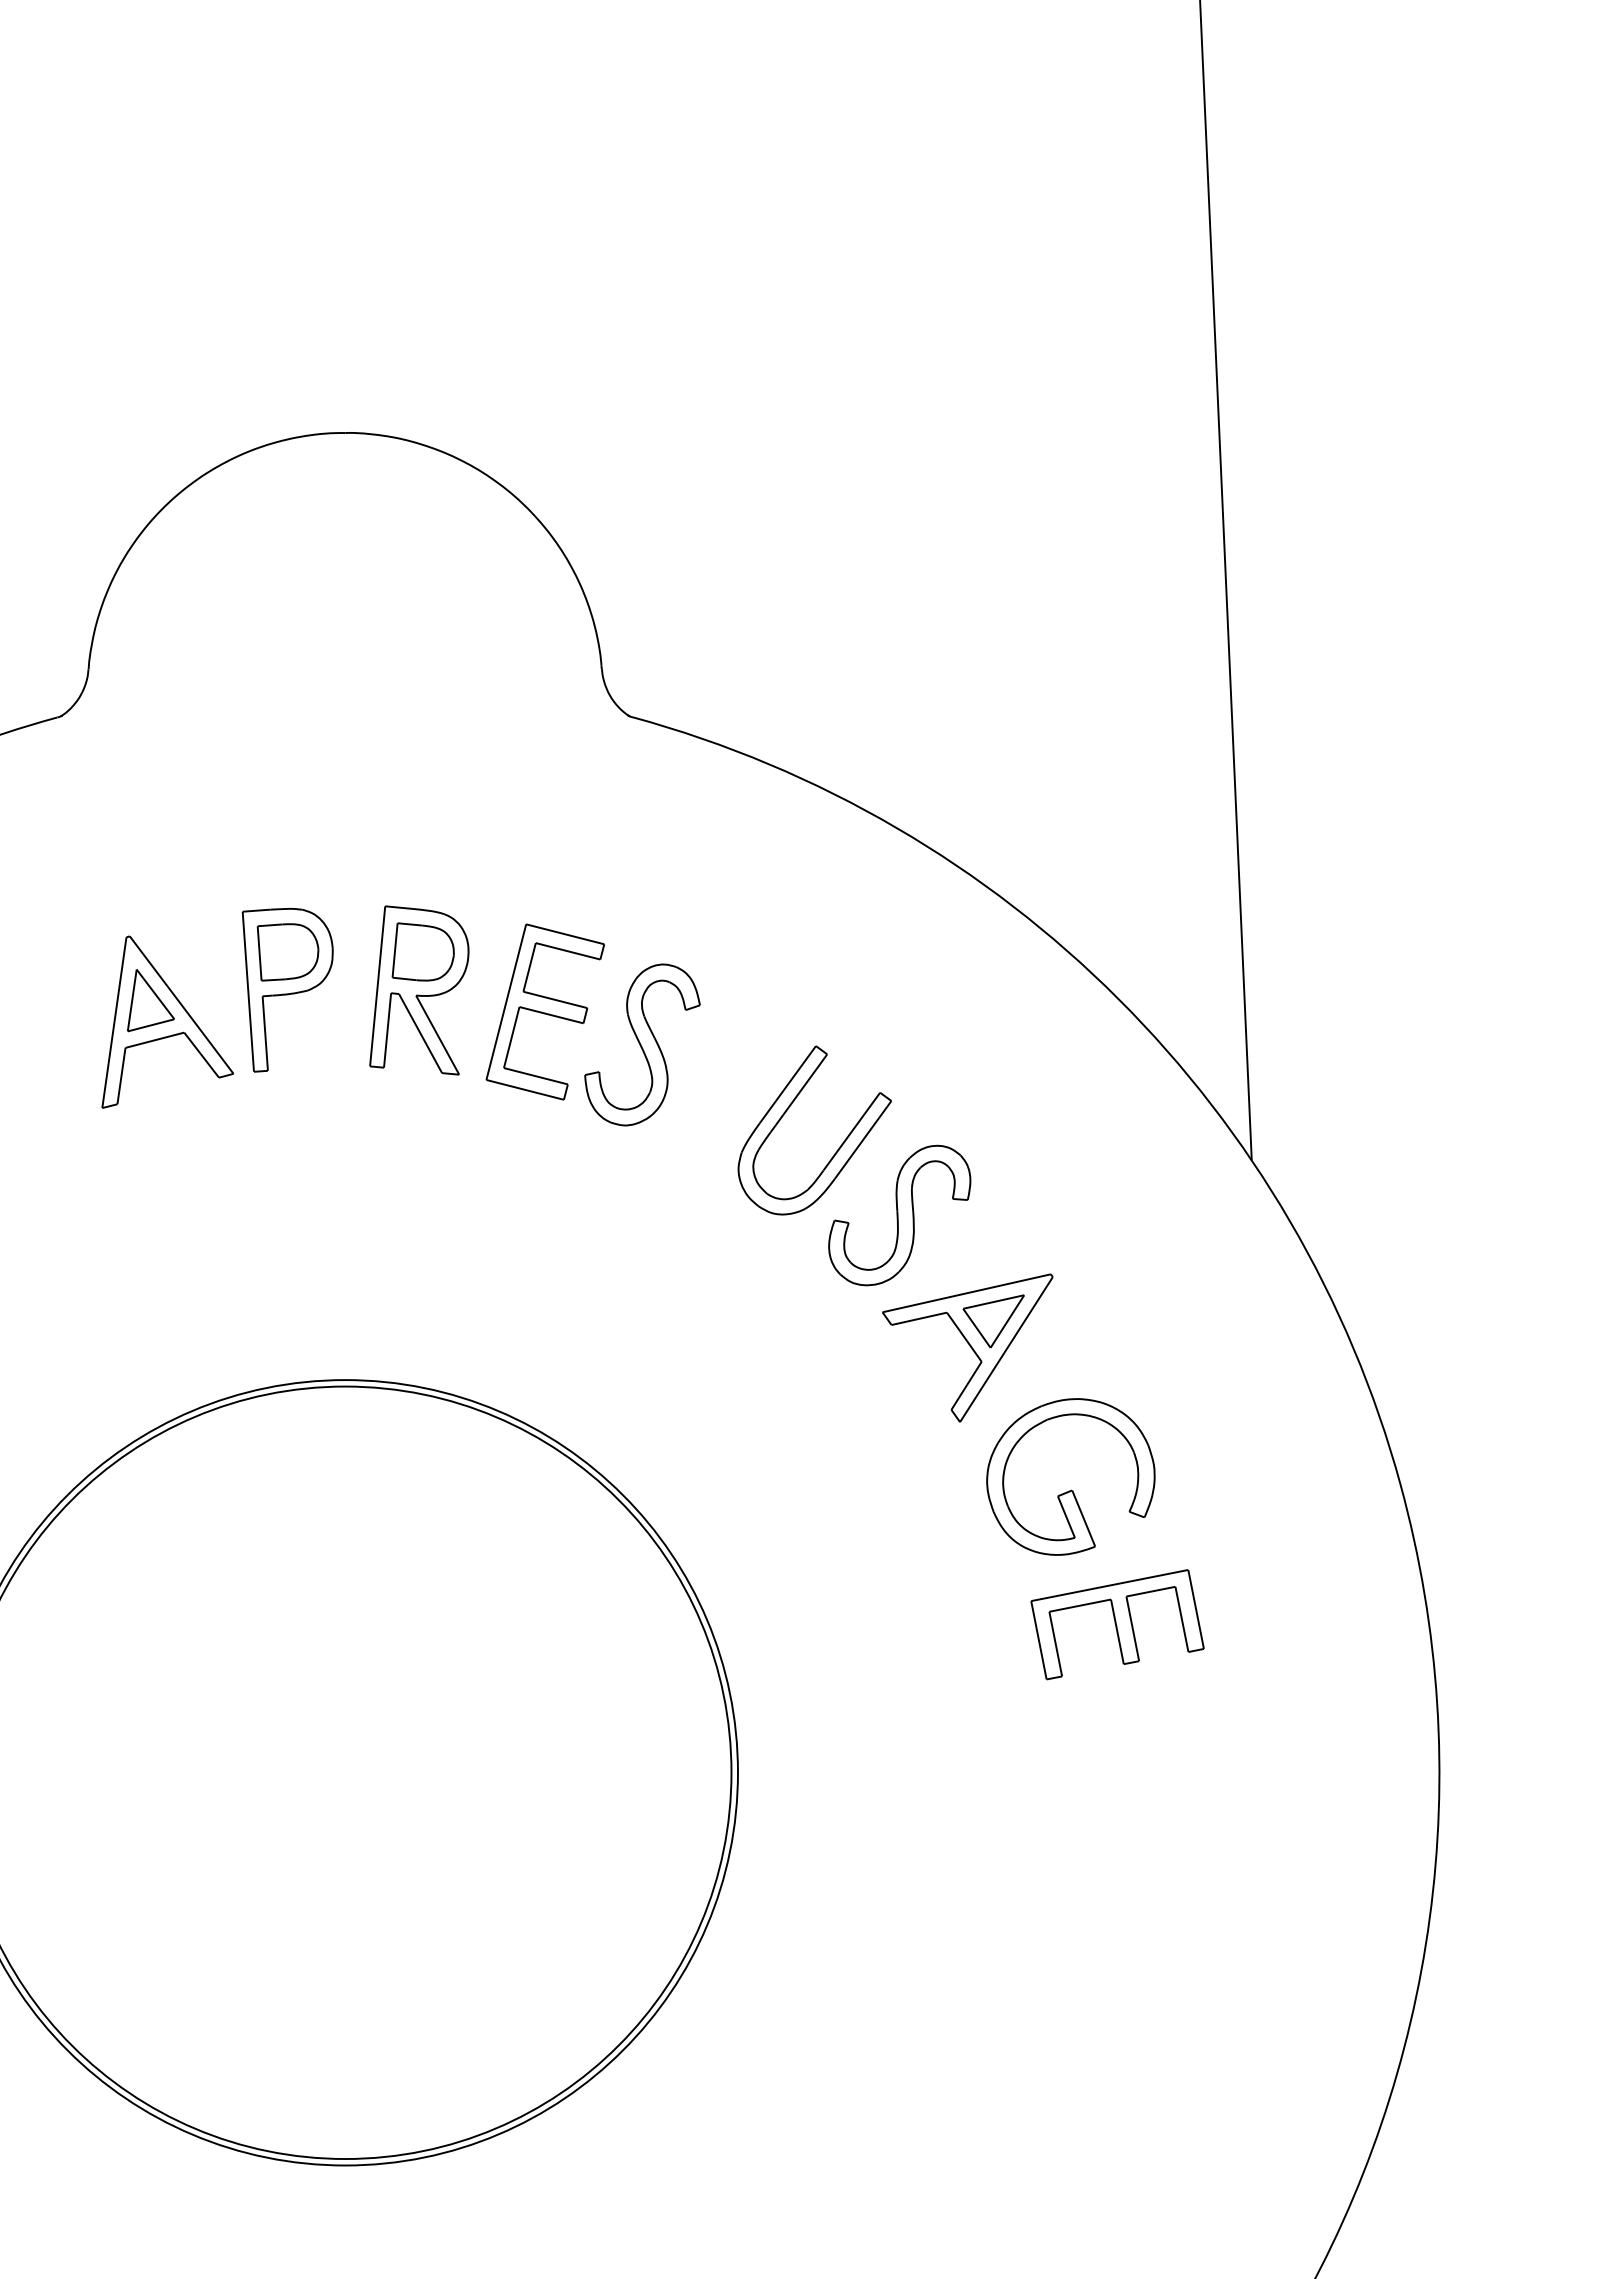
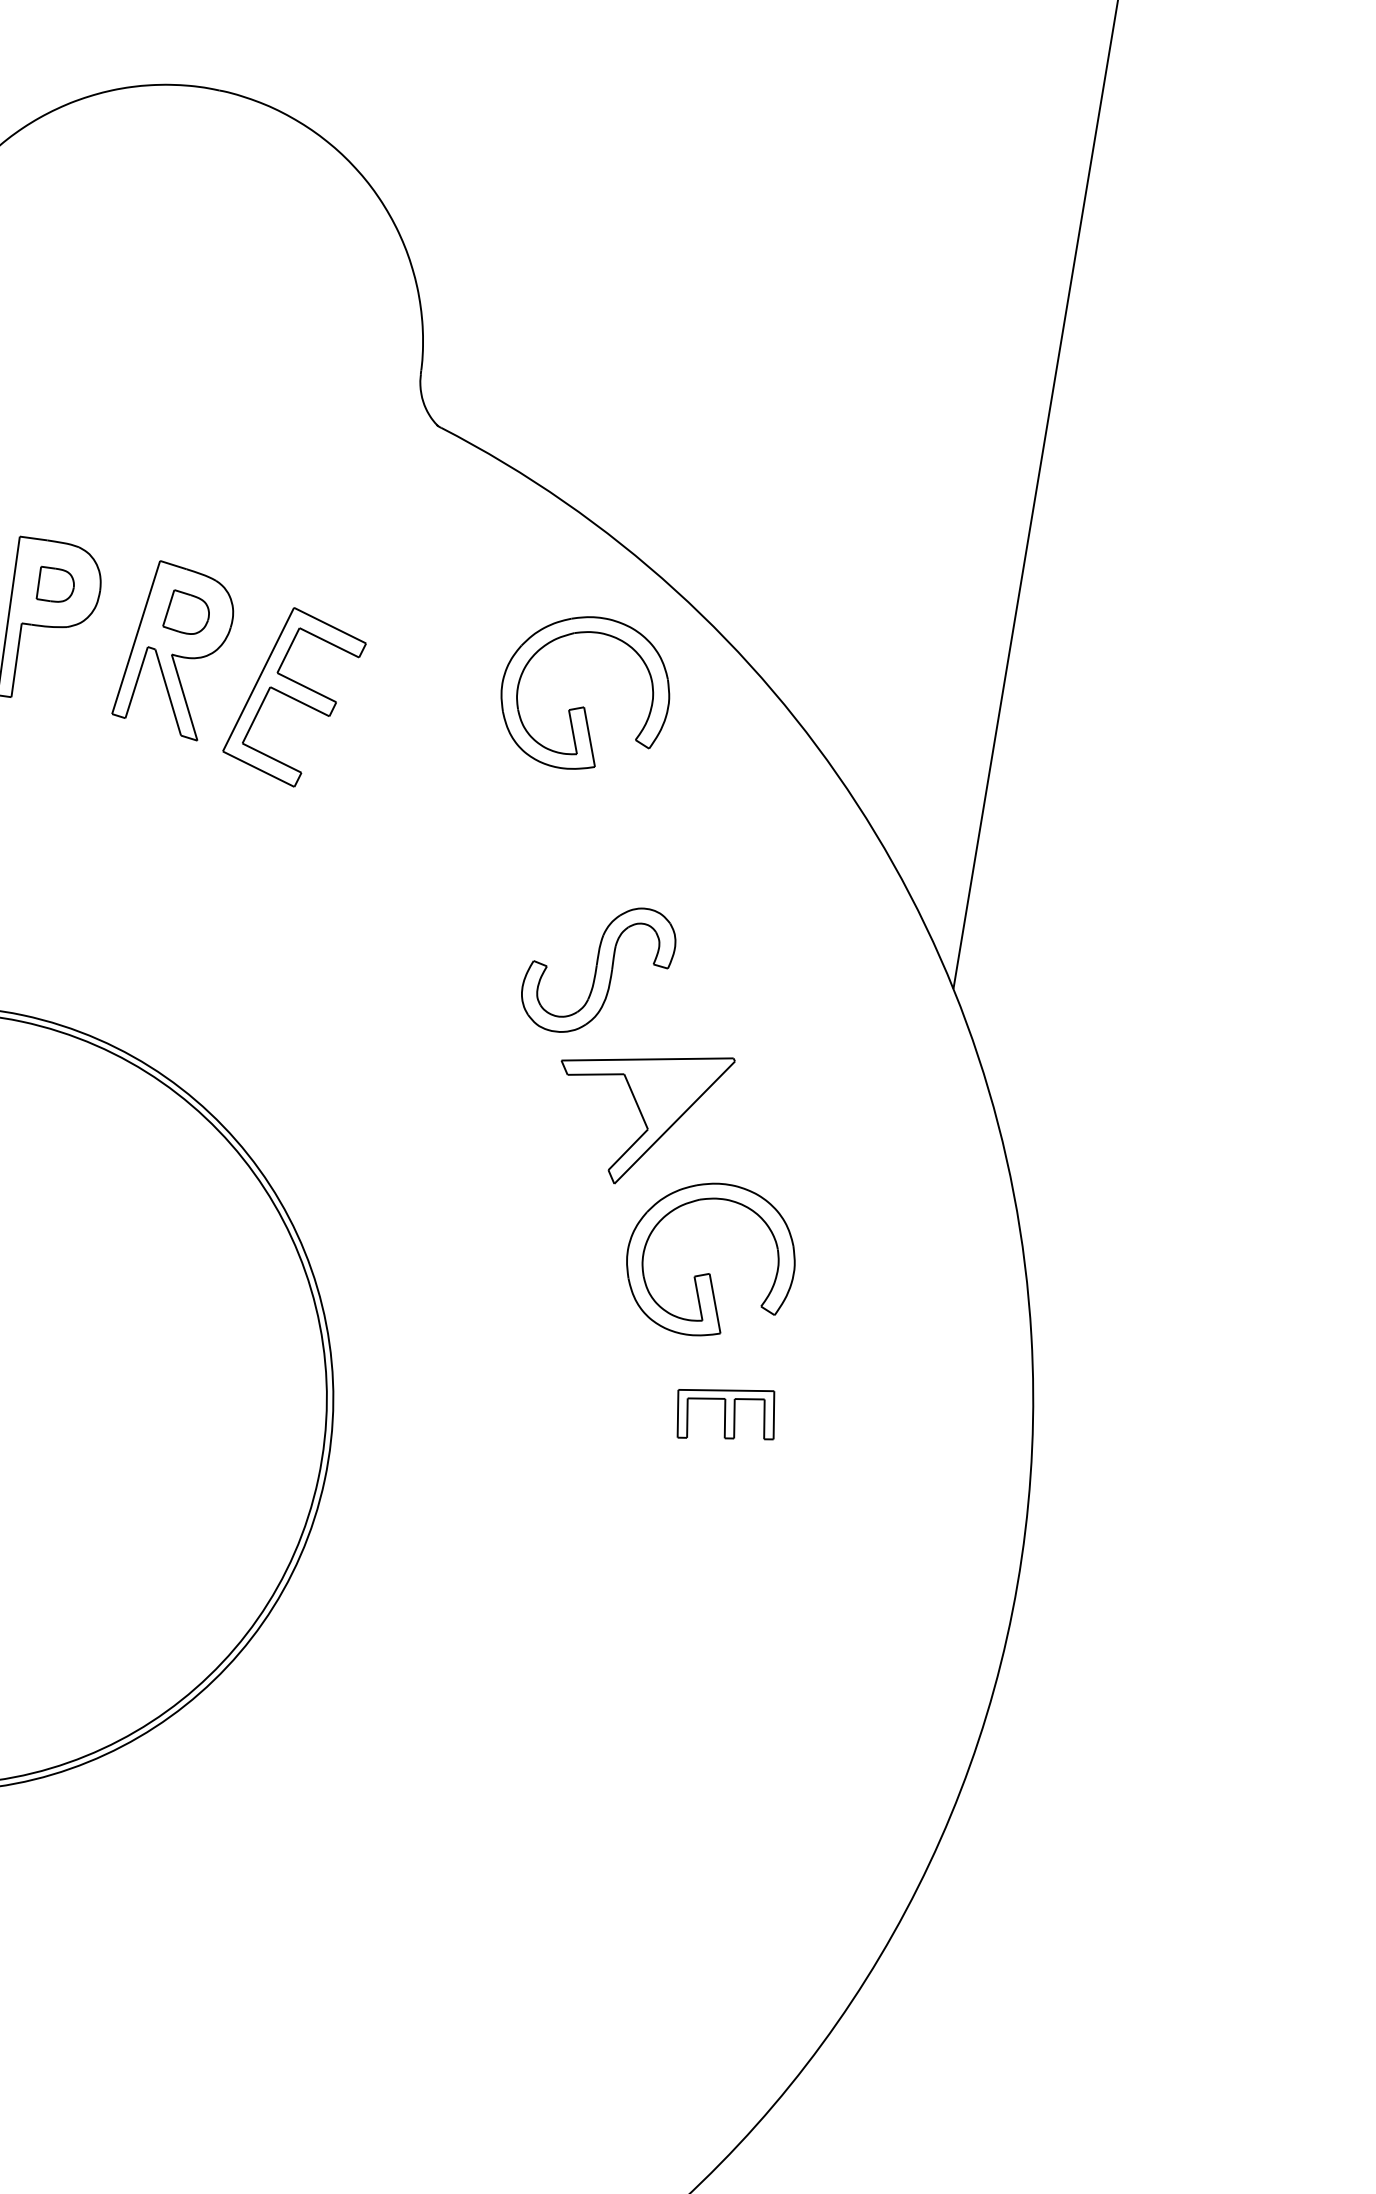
part: (422, 951) -> (187, 612), size x0.7
part: (287, 952) -> (55, 585), size x0.6
part: (830, 960) -> (583, 706), added
part: (642, 1044) -> (382, 749), removed
part: (839, 1146) -> (553, 889), removed
part: (993, 1321) -> (667, 1092), removed
part: (1117, 1624) -> (726, 1414), size x0.6

